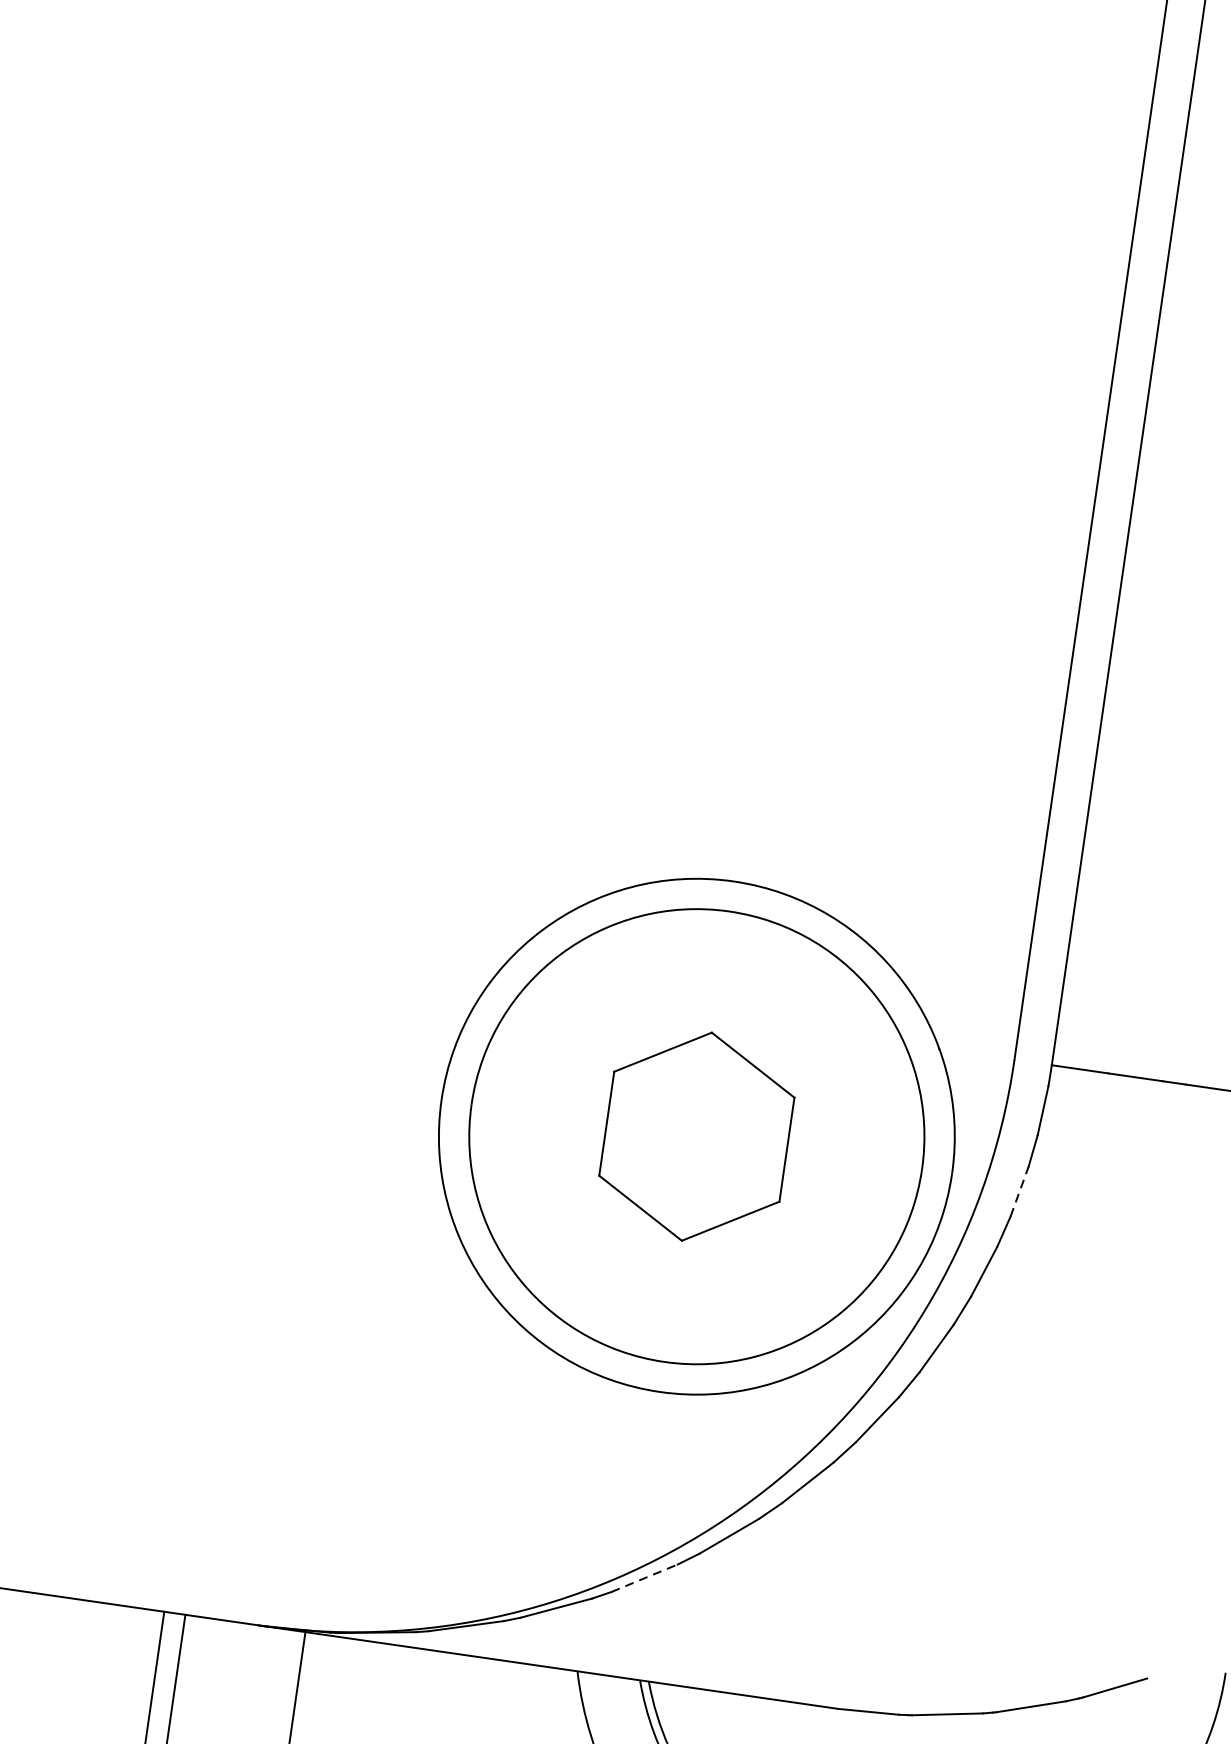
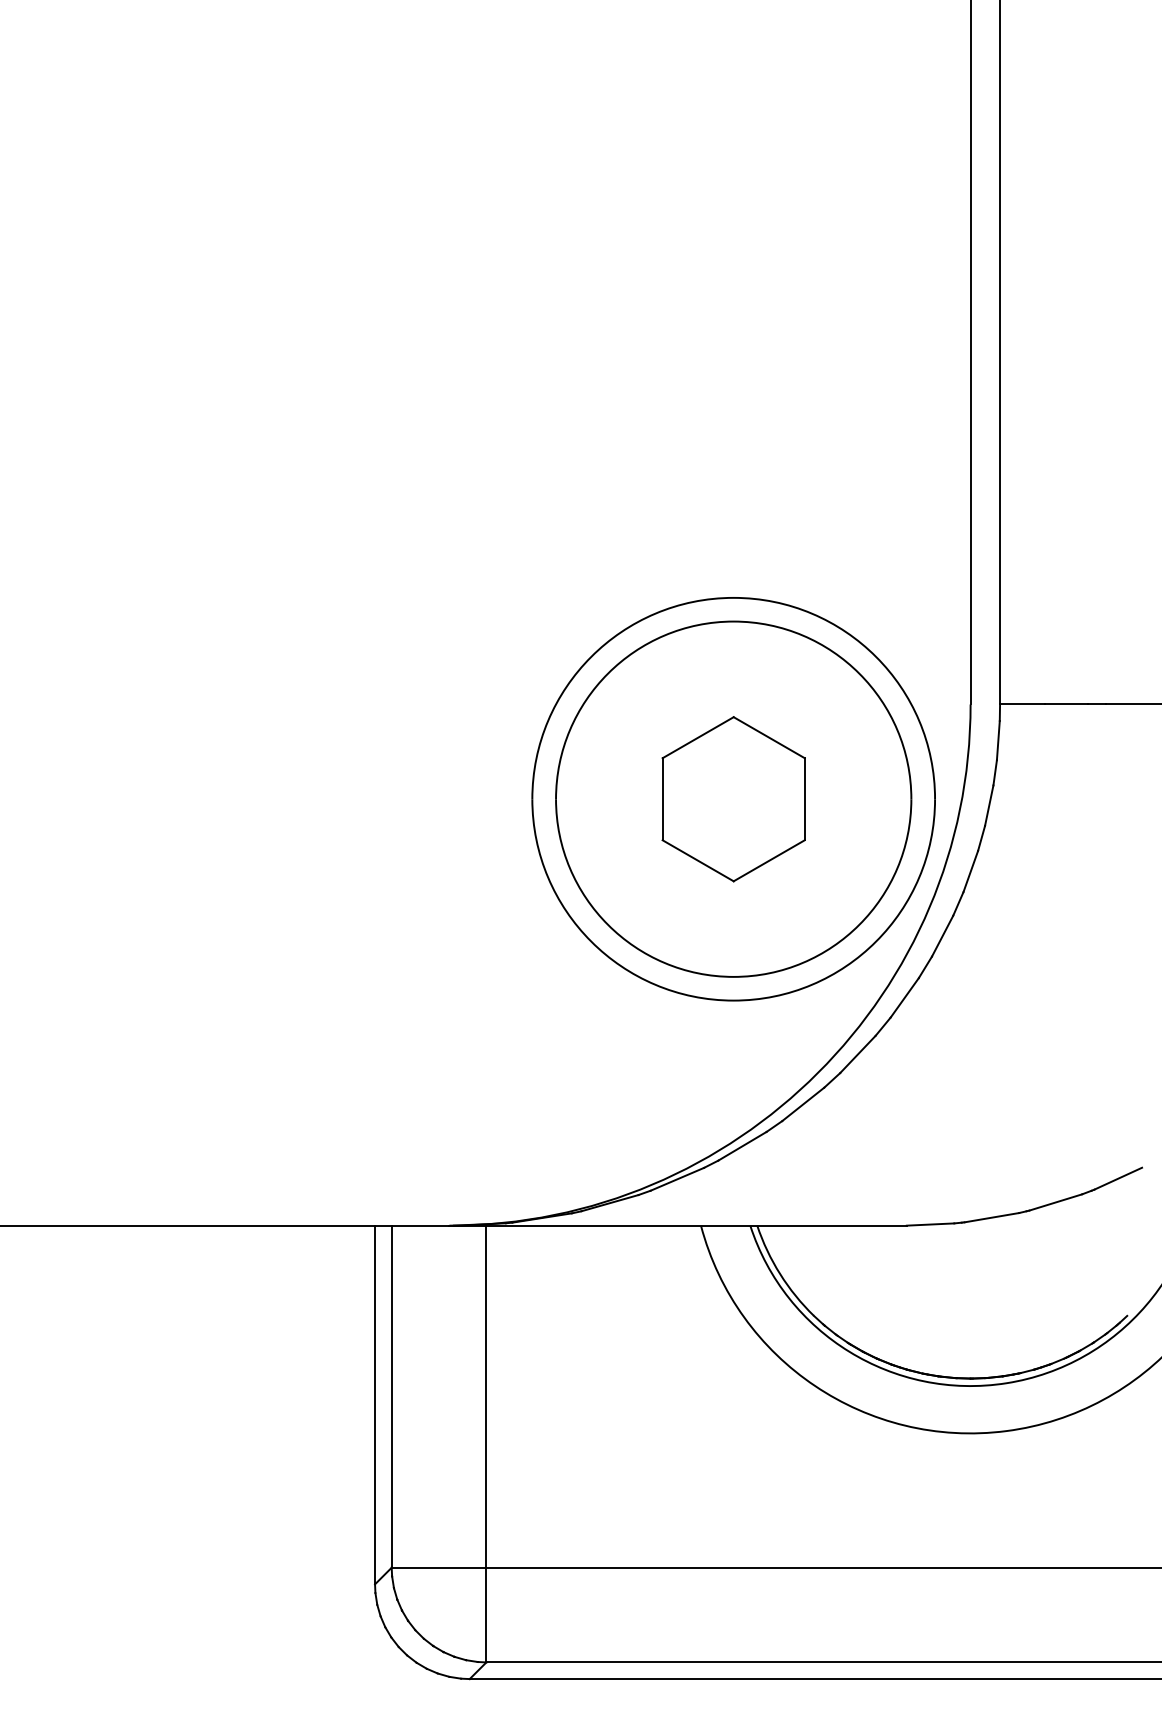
line: (1019, 1191) -> (989, 805), dashed -> solid
line: (644, 1578) -> (742, 1146), dashed -> solid

